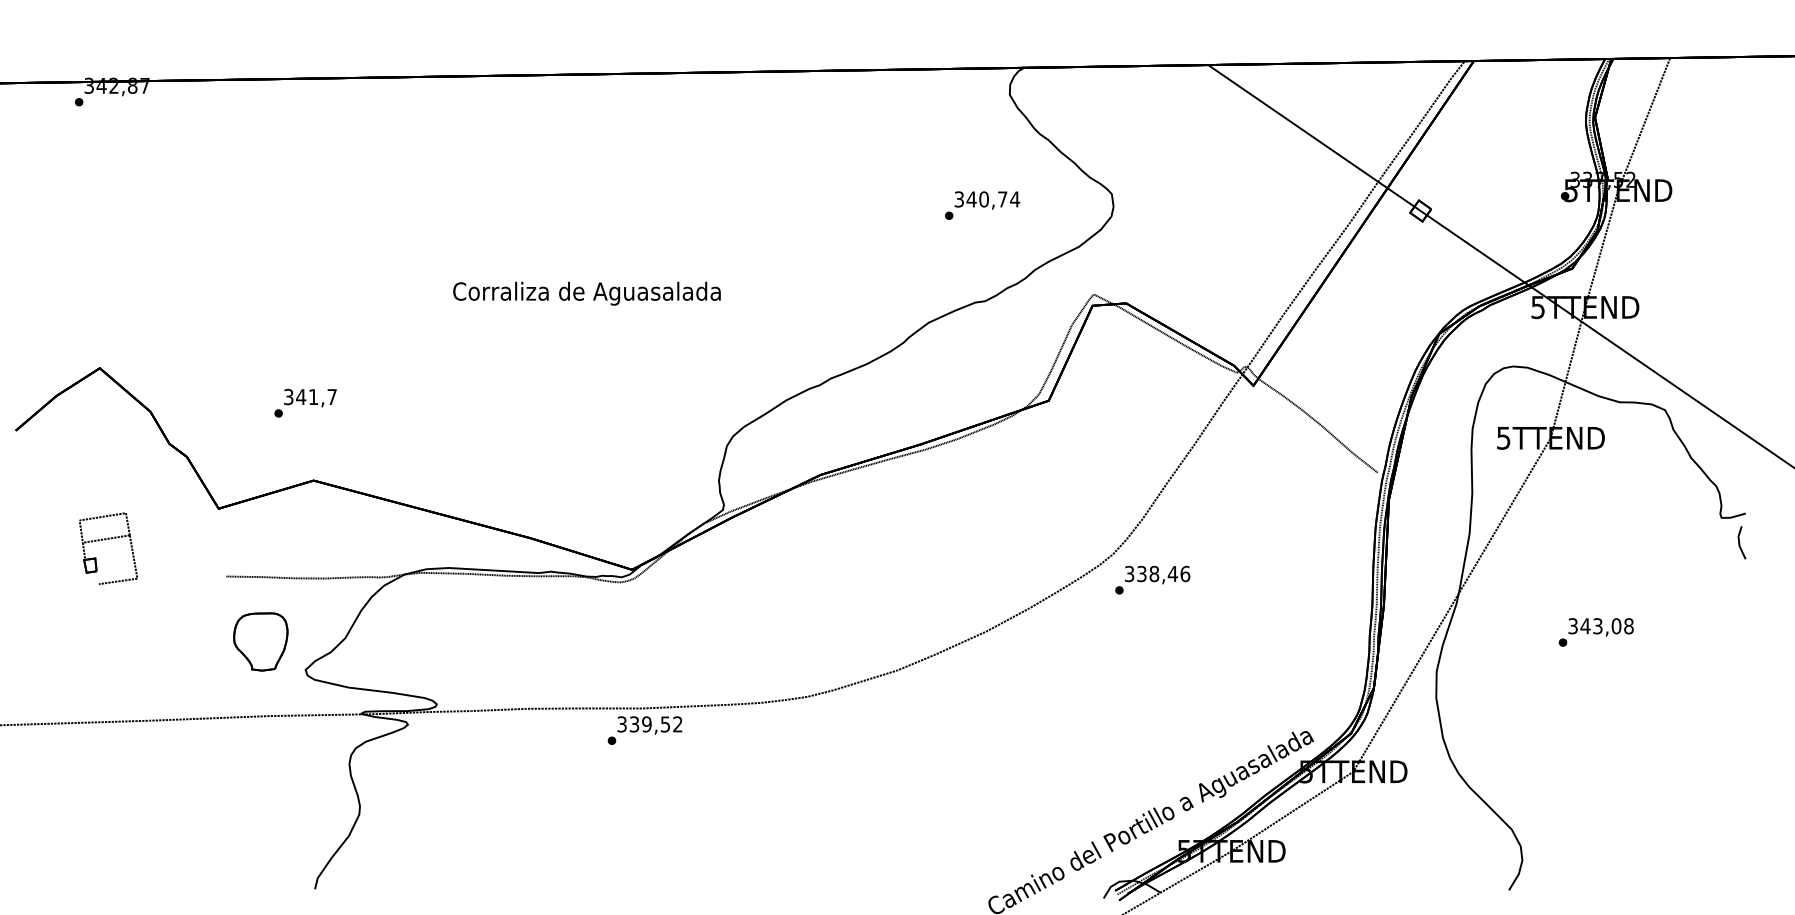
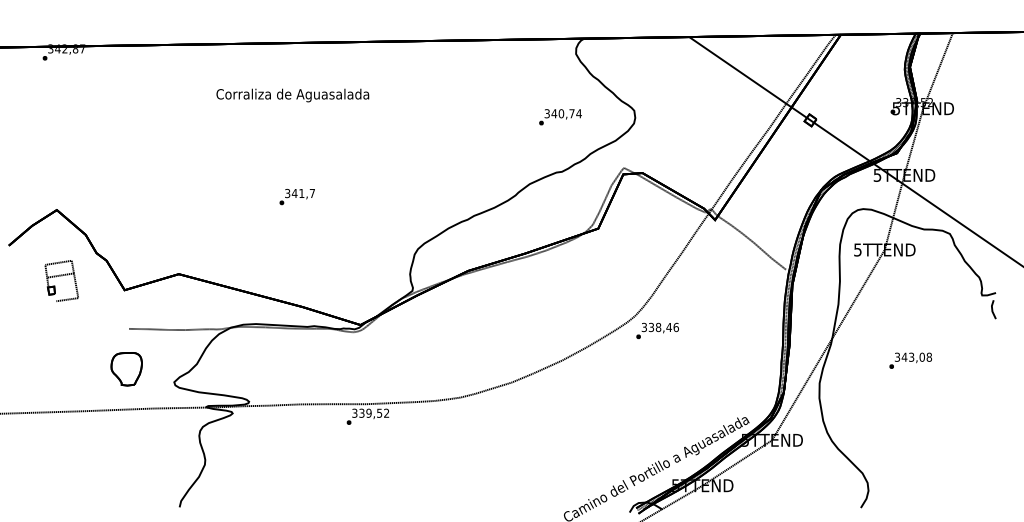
text: (586, 293) -> (292, 95), moved
text: (304, 404) -> (296, 197), moved
part: (107, 547) -> (61, 280), moved
part: (260, 642) -> (126, 369), moved

